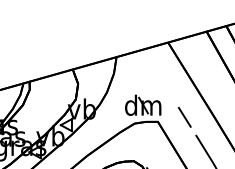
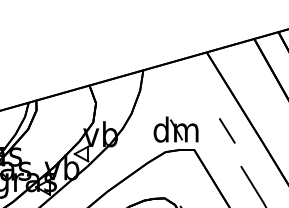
line: (184, 117) -> (226, 131), moved

